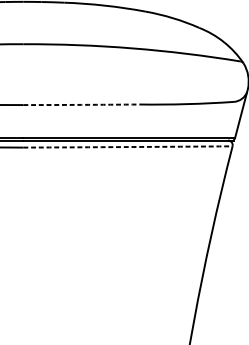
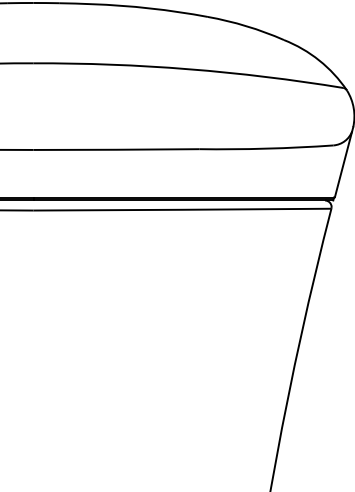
arc: (81, 104) -> (116, 149), dashed -> solid
arc: (128, 146) -> (182, 209), dashed -> solid

